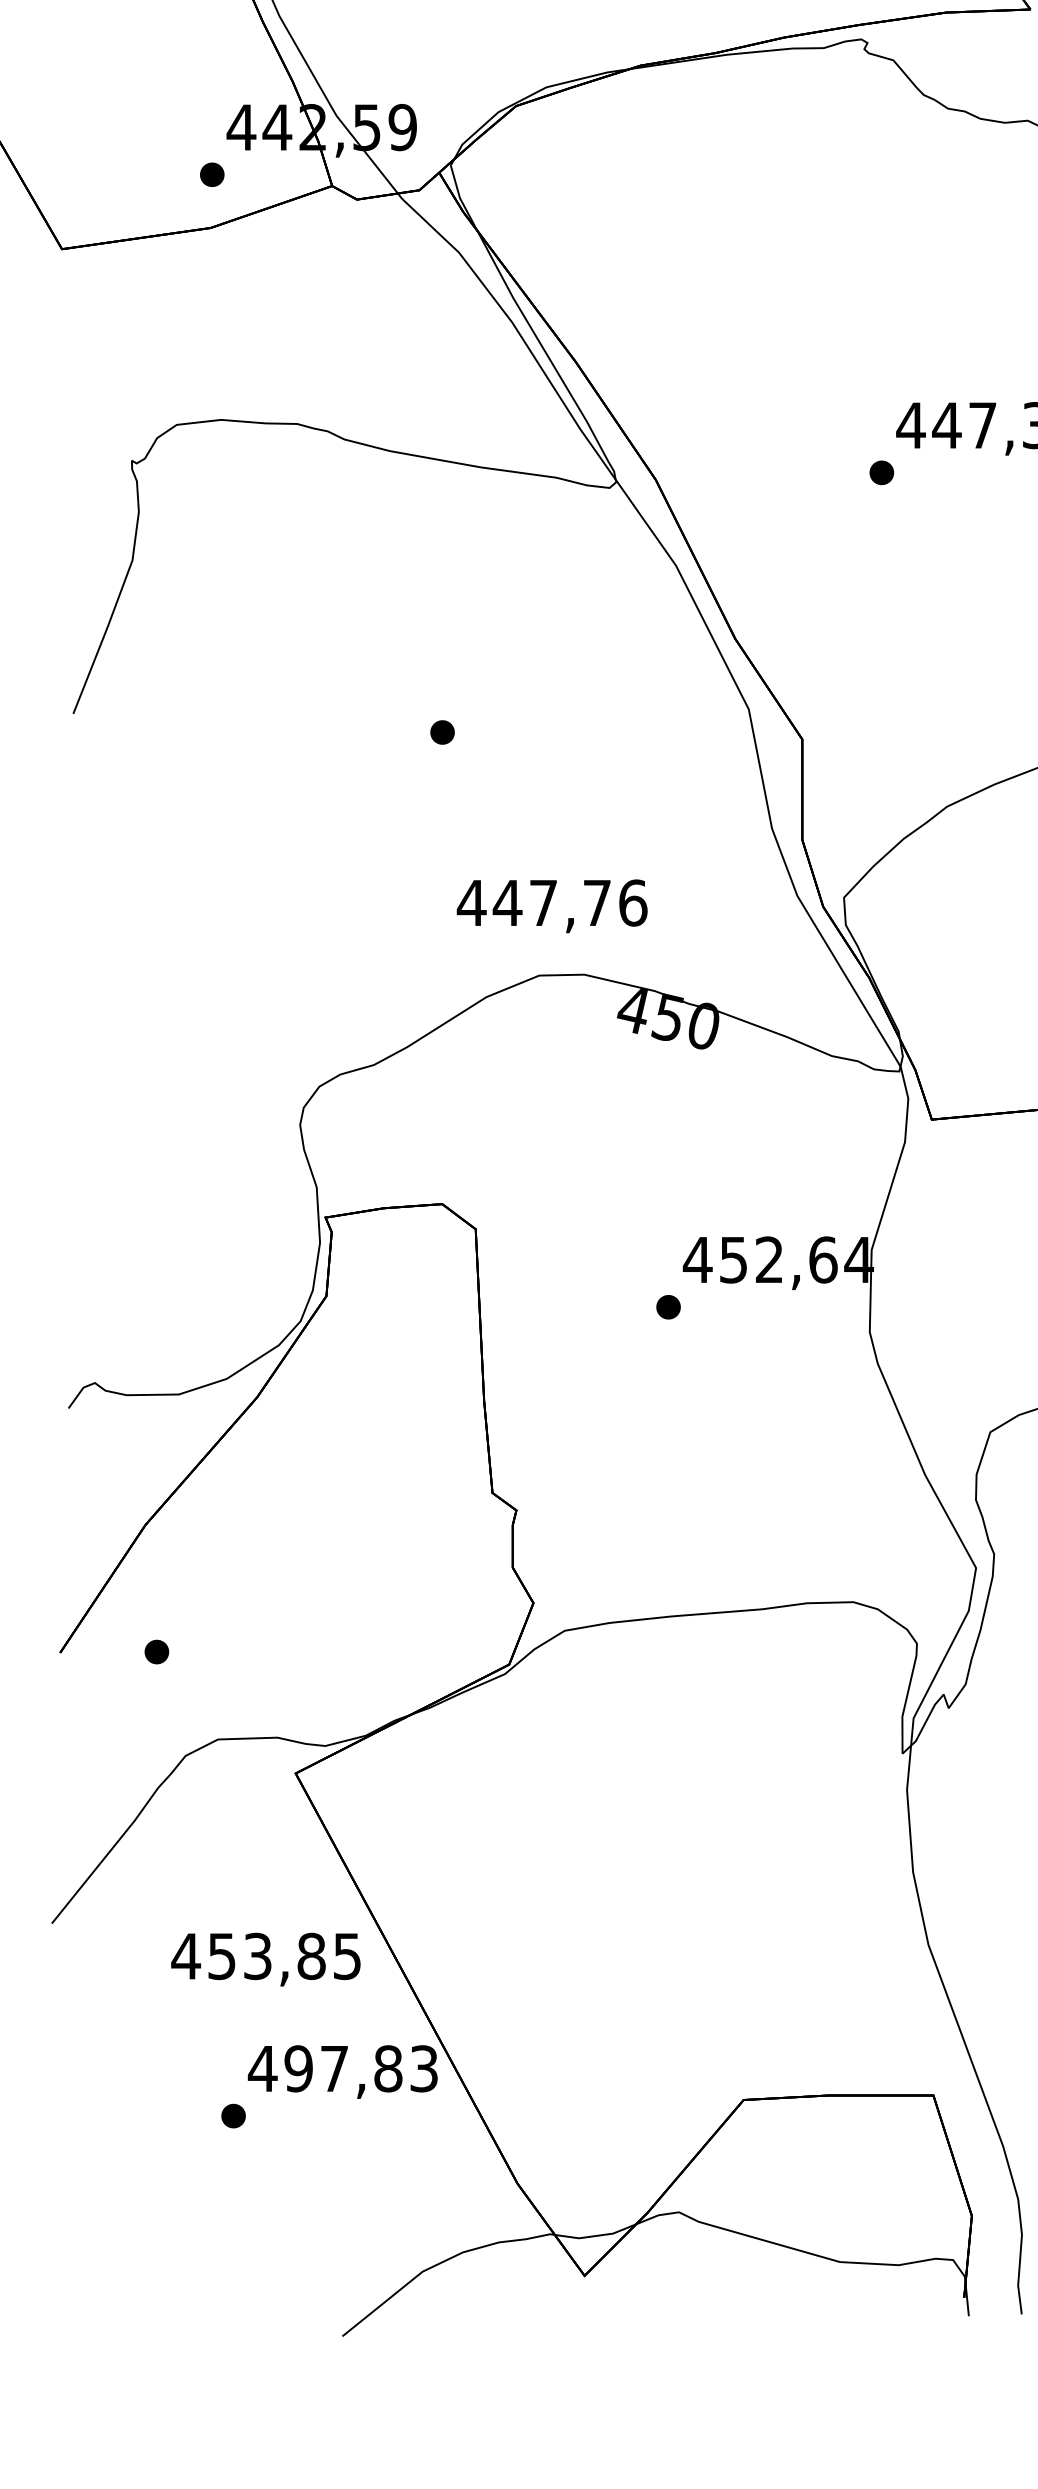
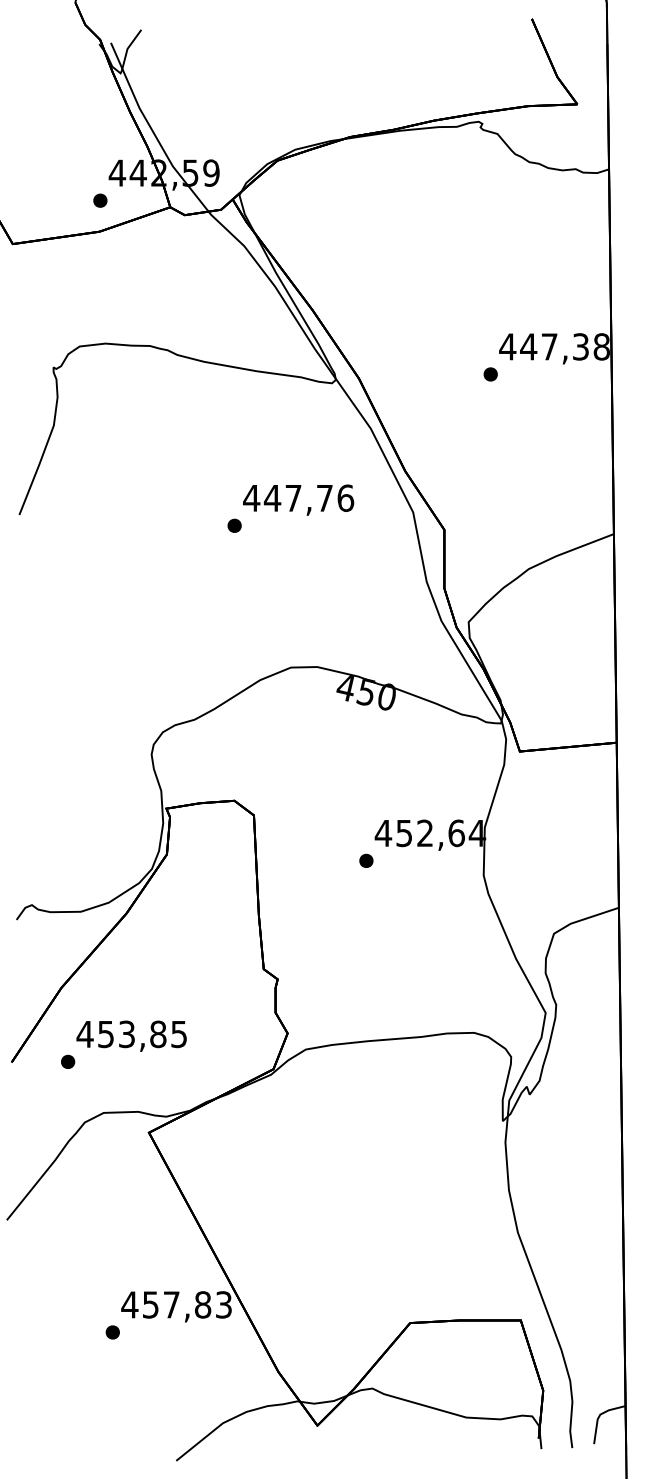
text: (552, 905) -> (298, 499), moved
text: (265, 1958) -> (131, 1035), moved
text: (298, 2068) -> (150, 1304), 497,83 -> 457,83

